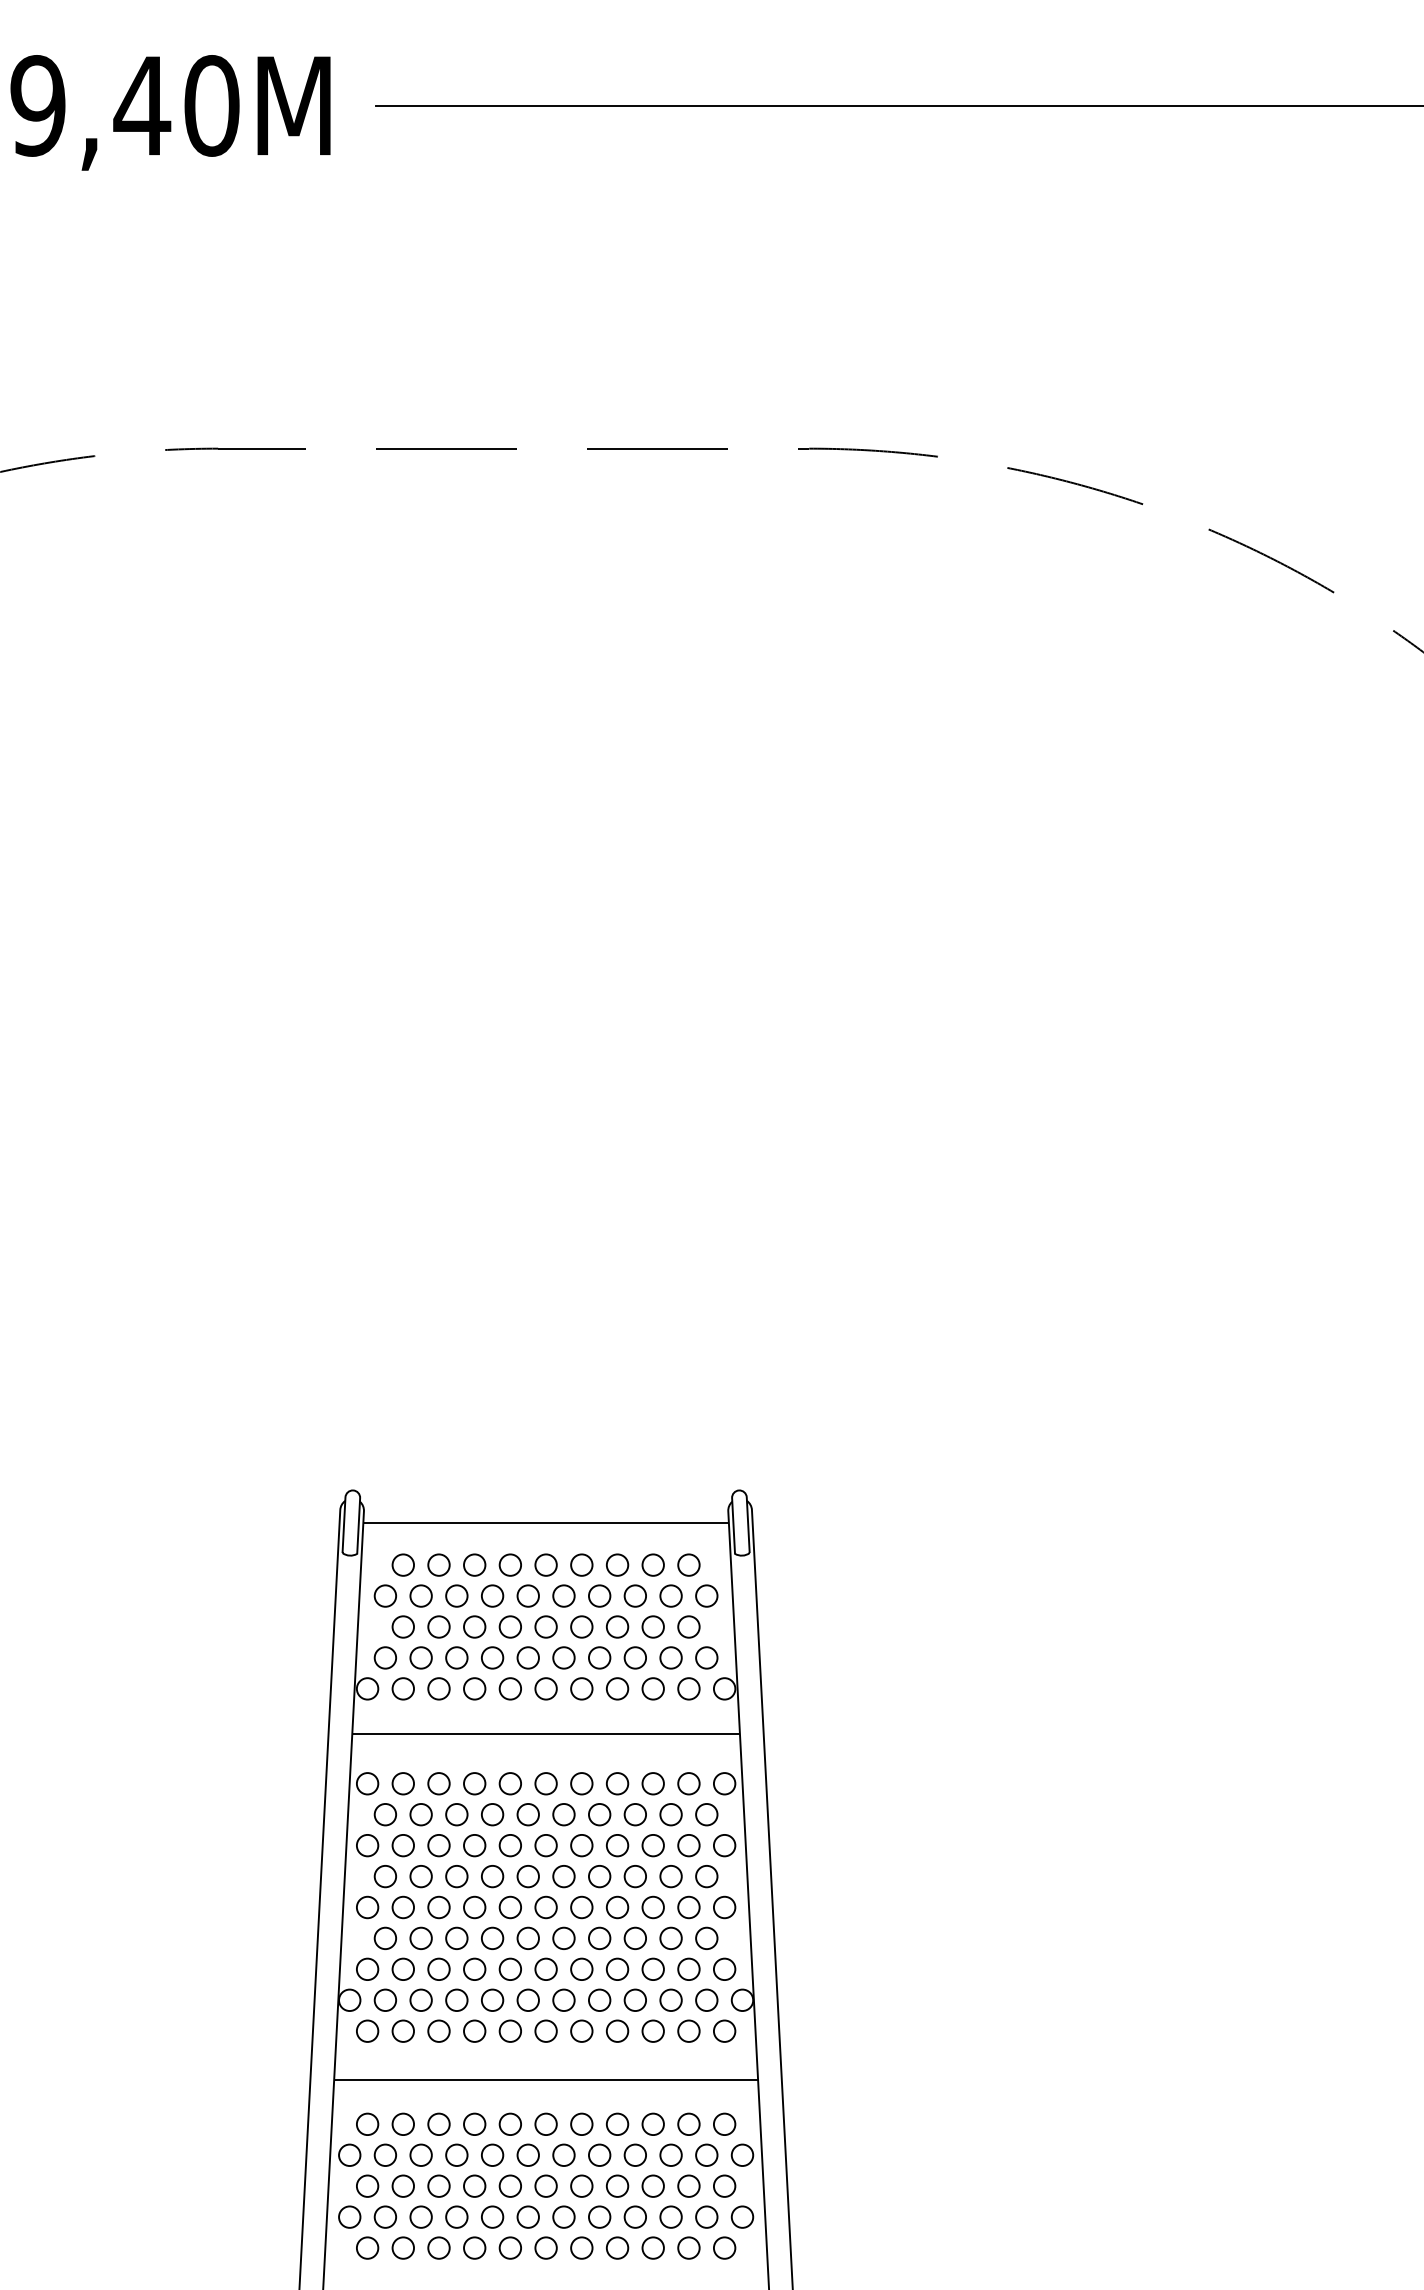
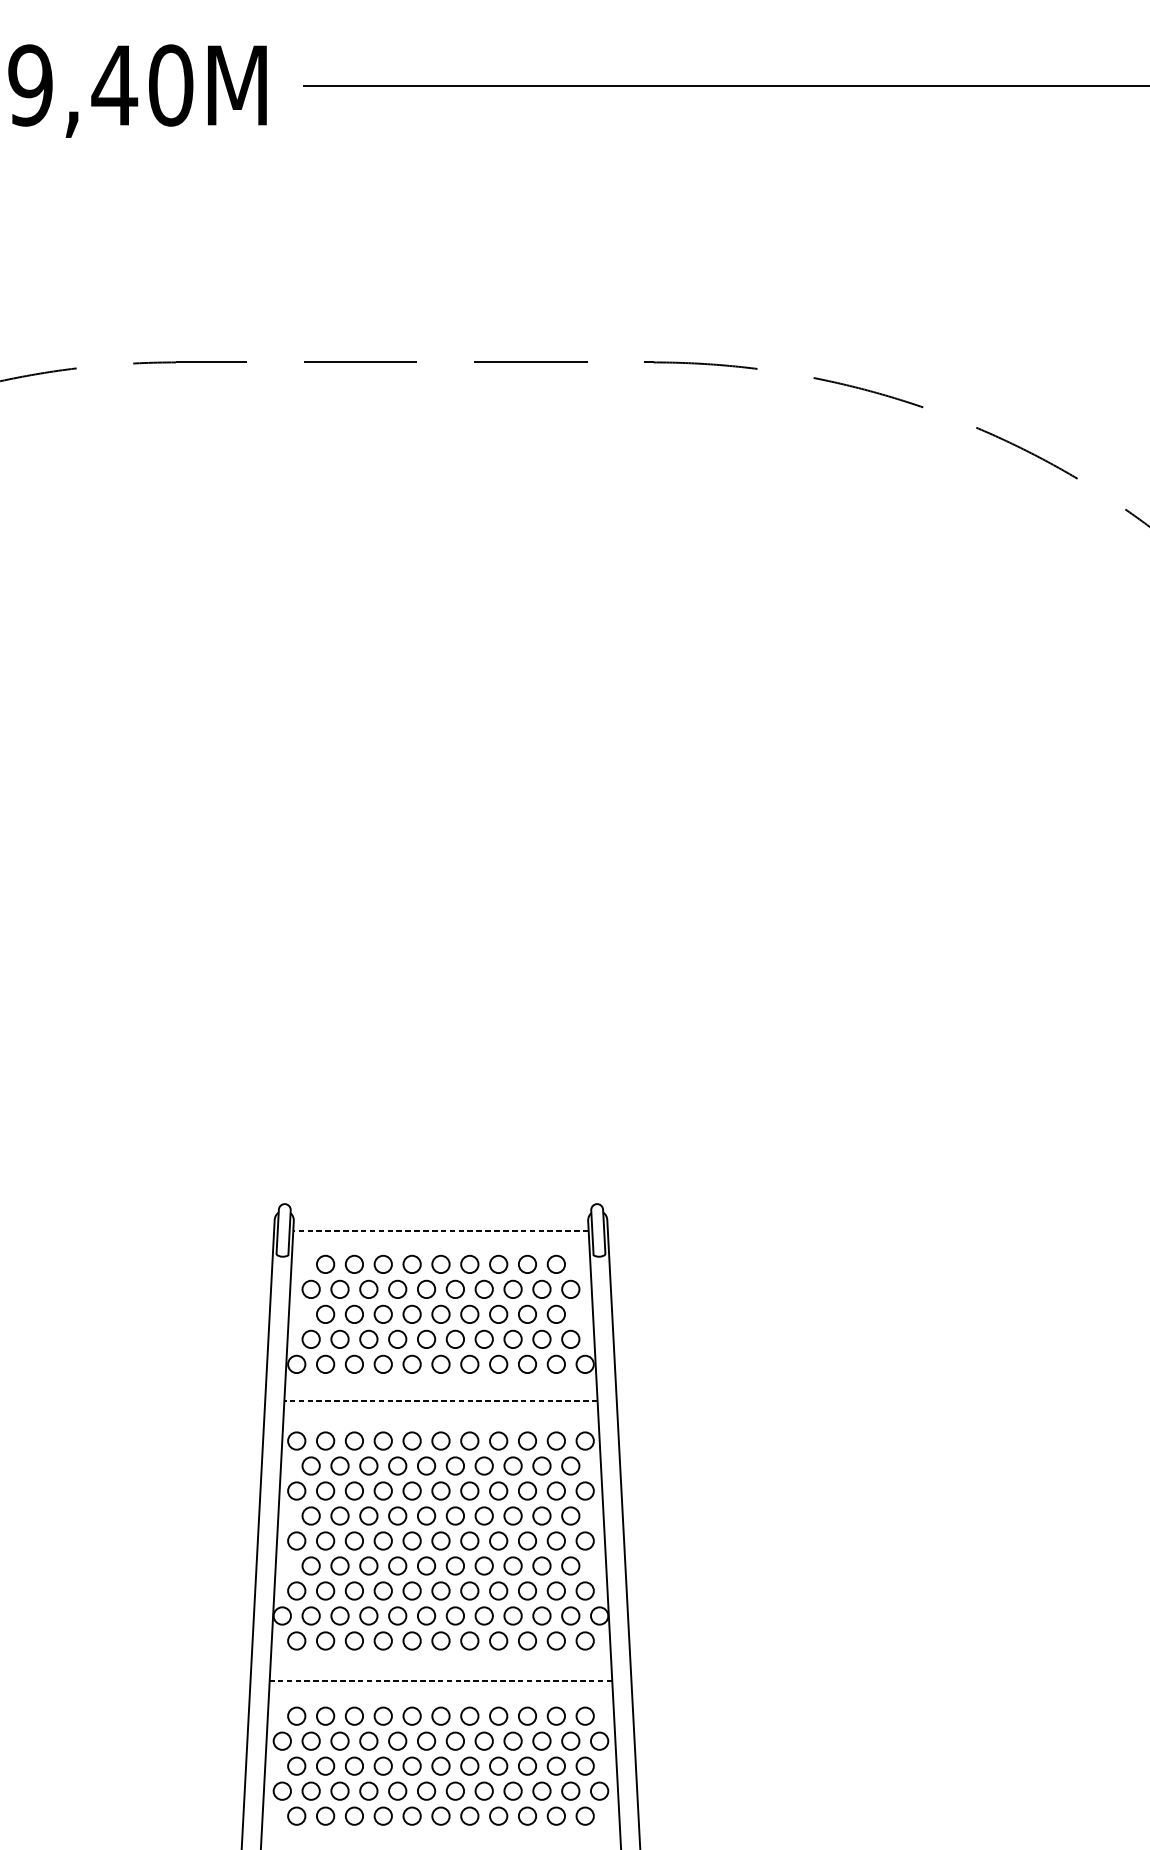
line: (546, 1523) -> (441, 1230), solid -> dashed
line: (546, 1733) -> (441, 1400), solid -> dashed
line: (546, 2080) -> (441, 1680), solid -> dashed

